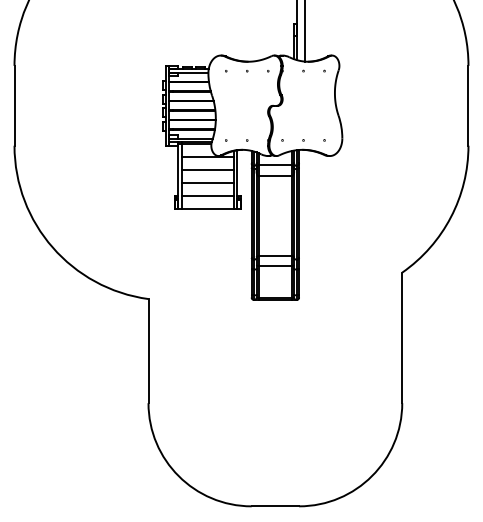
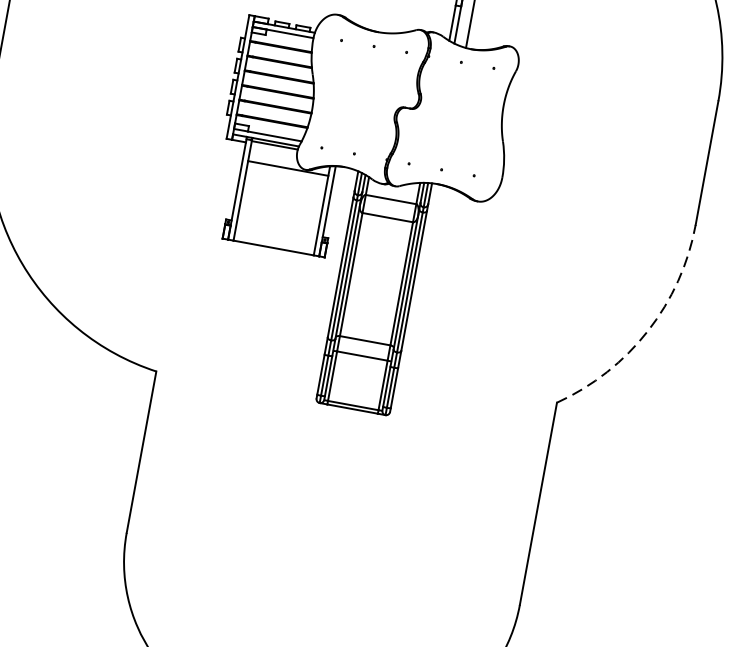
line: (207, 170) -> (284, 189), removed
line: (207, 182) -> (280, 207), removed
line: (207, 195) -> (277, 227), removed
arc: (450, 217) -> (647, 331), solid -> dashed

